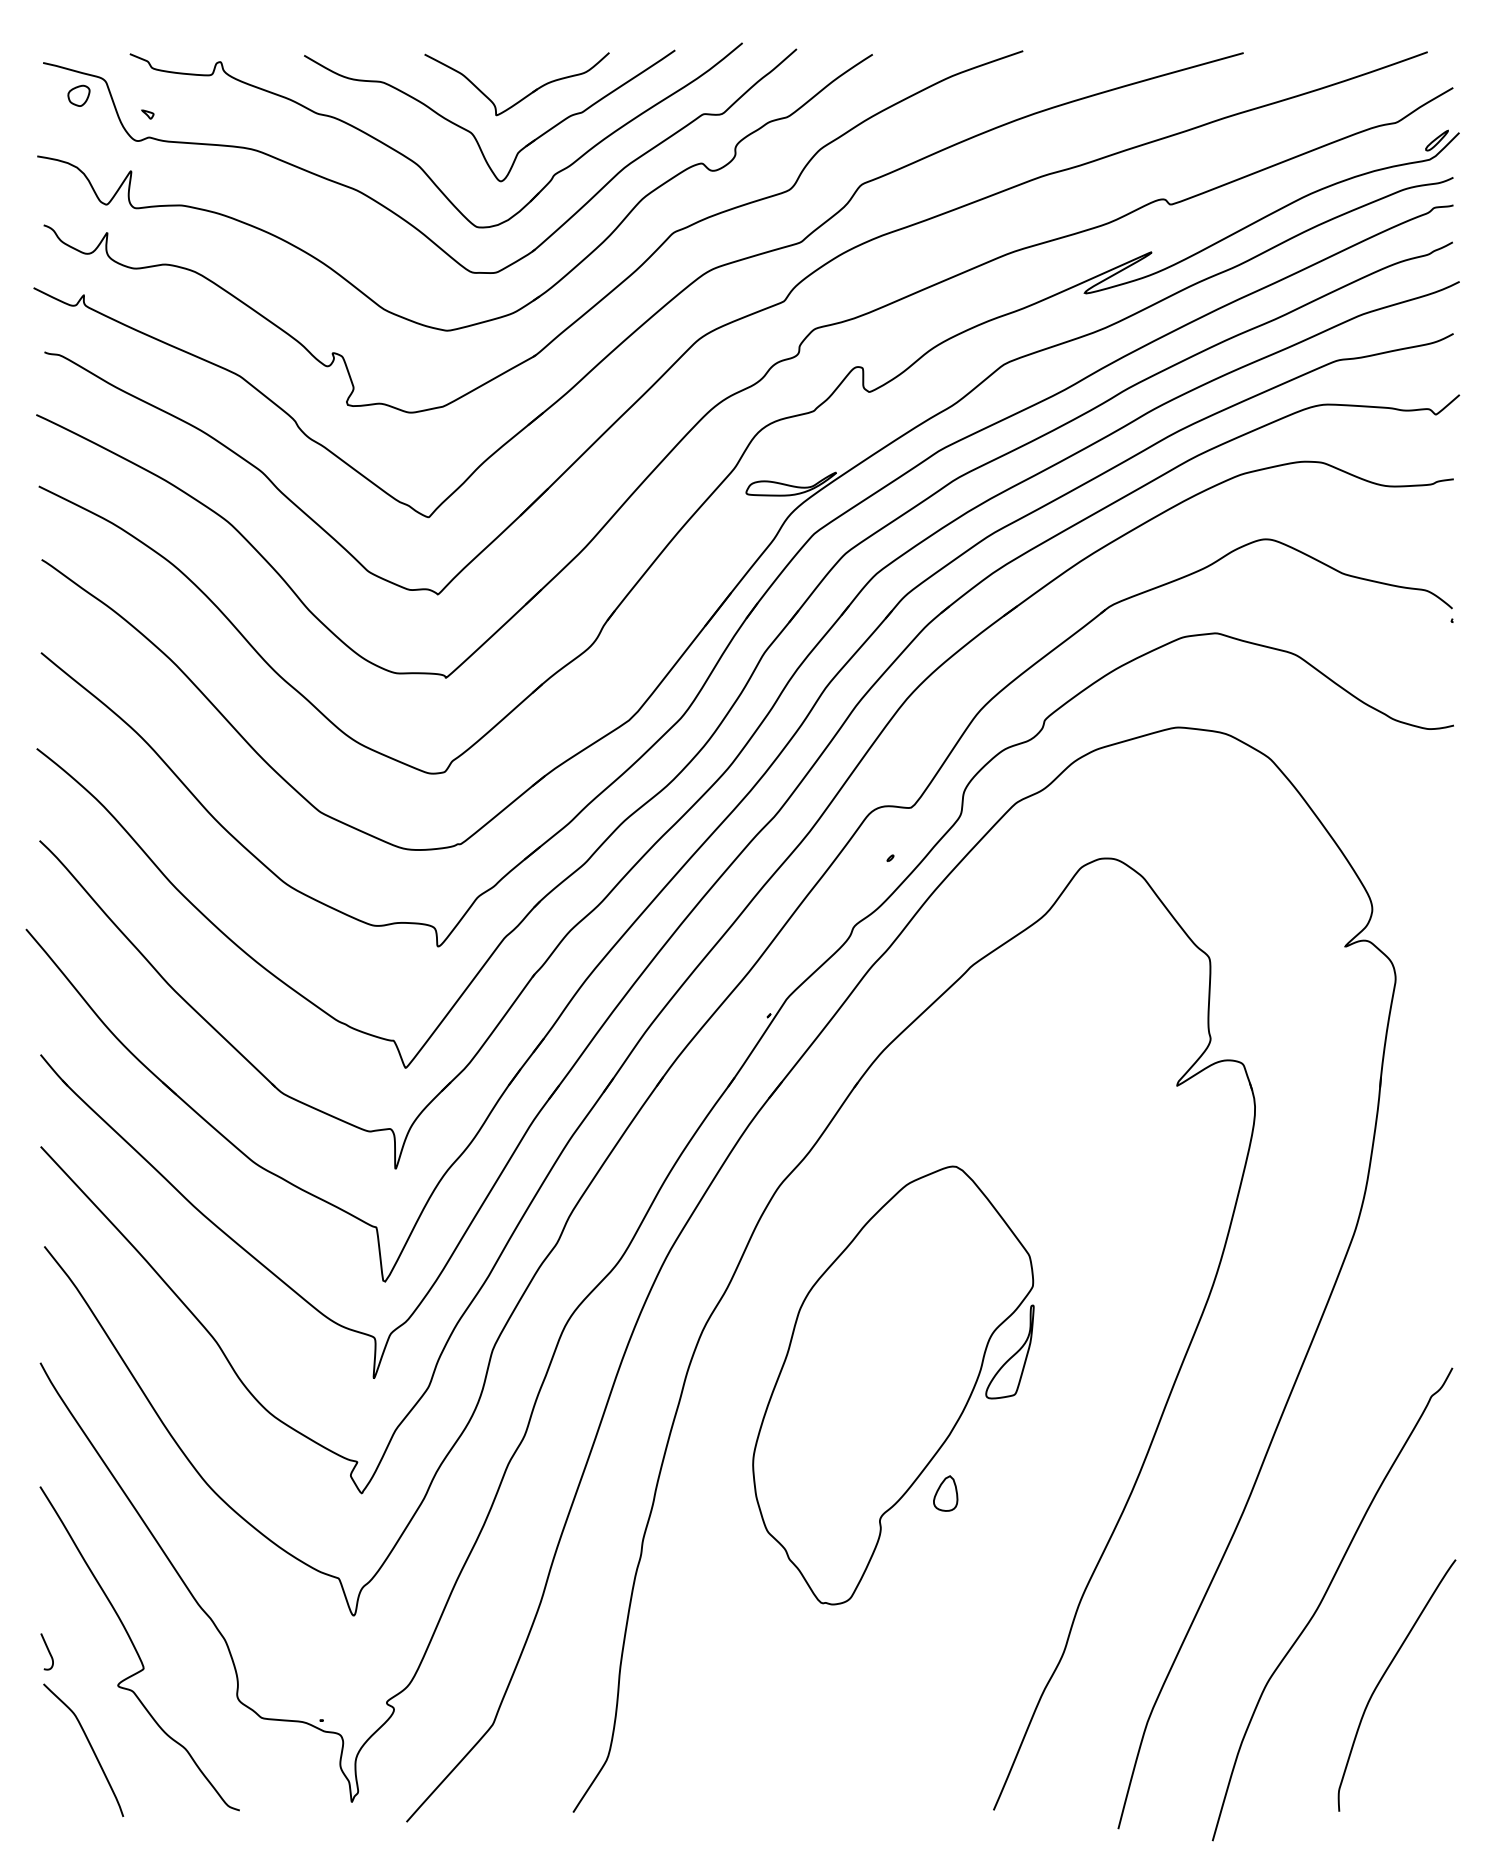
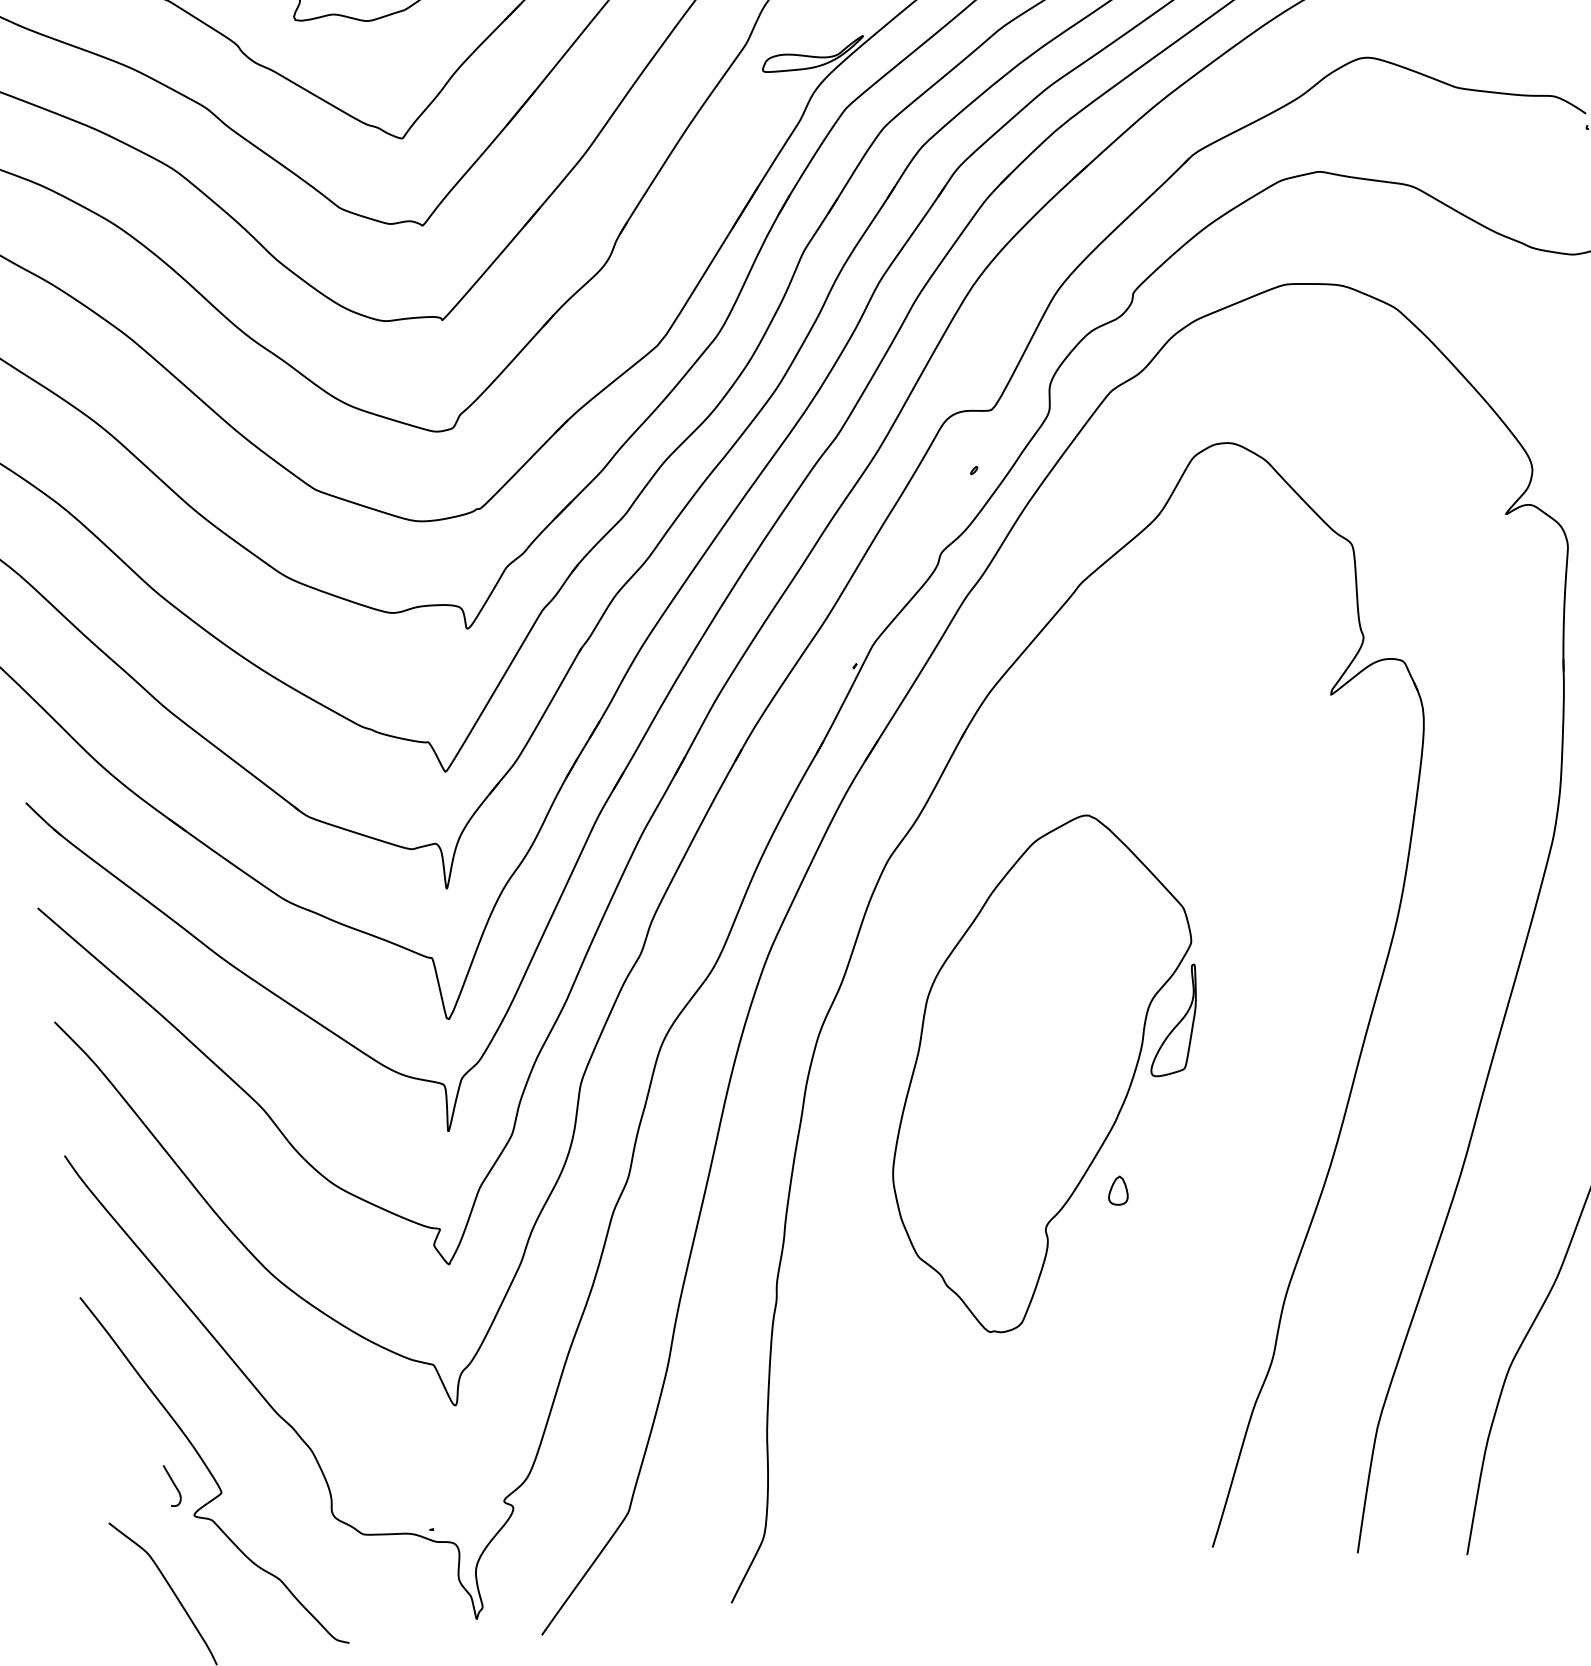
part: (945, 1493) -> (1117, 1190), size x0.7
curve: (47, 1650) -> (172, 1484), moved

